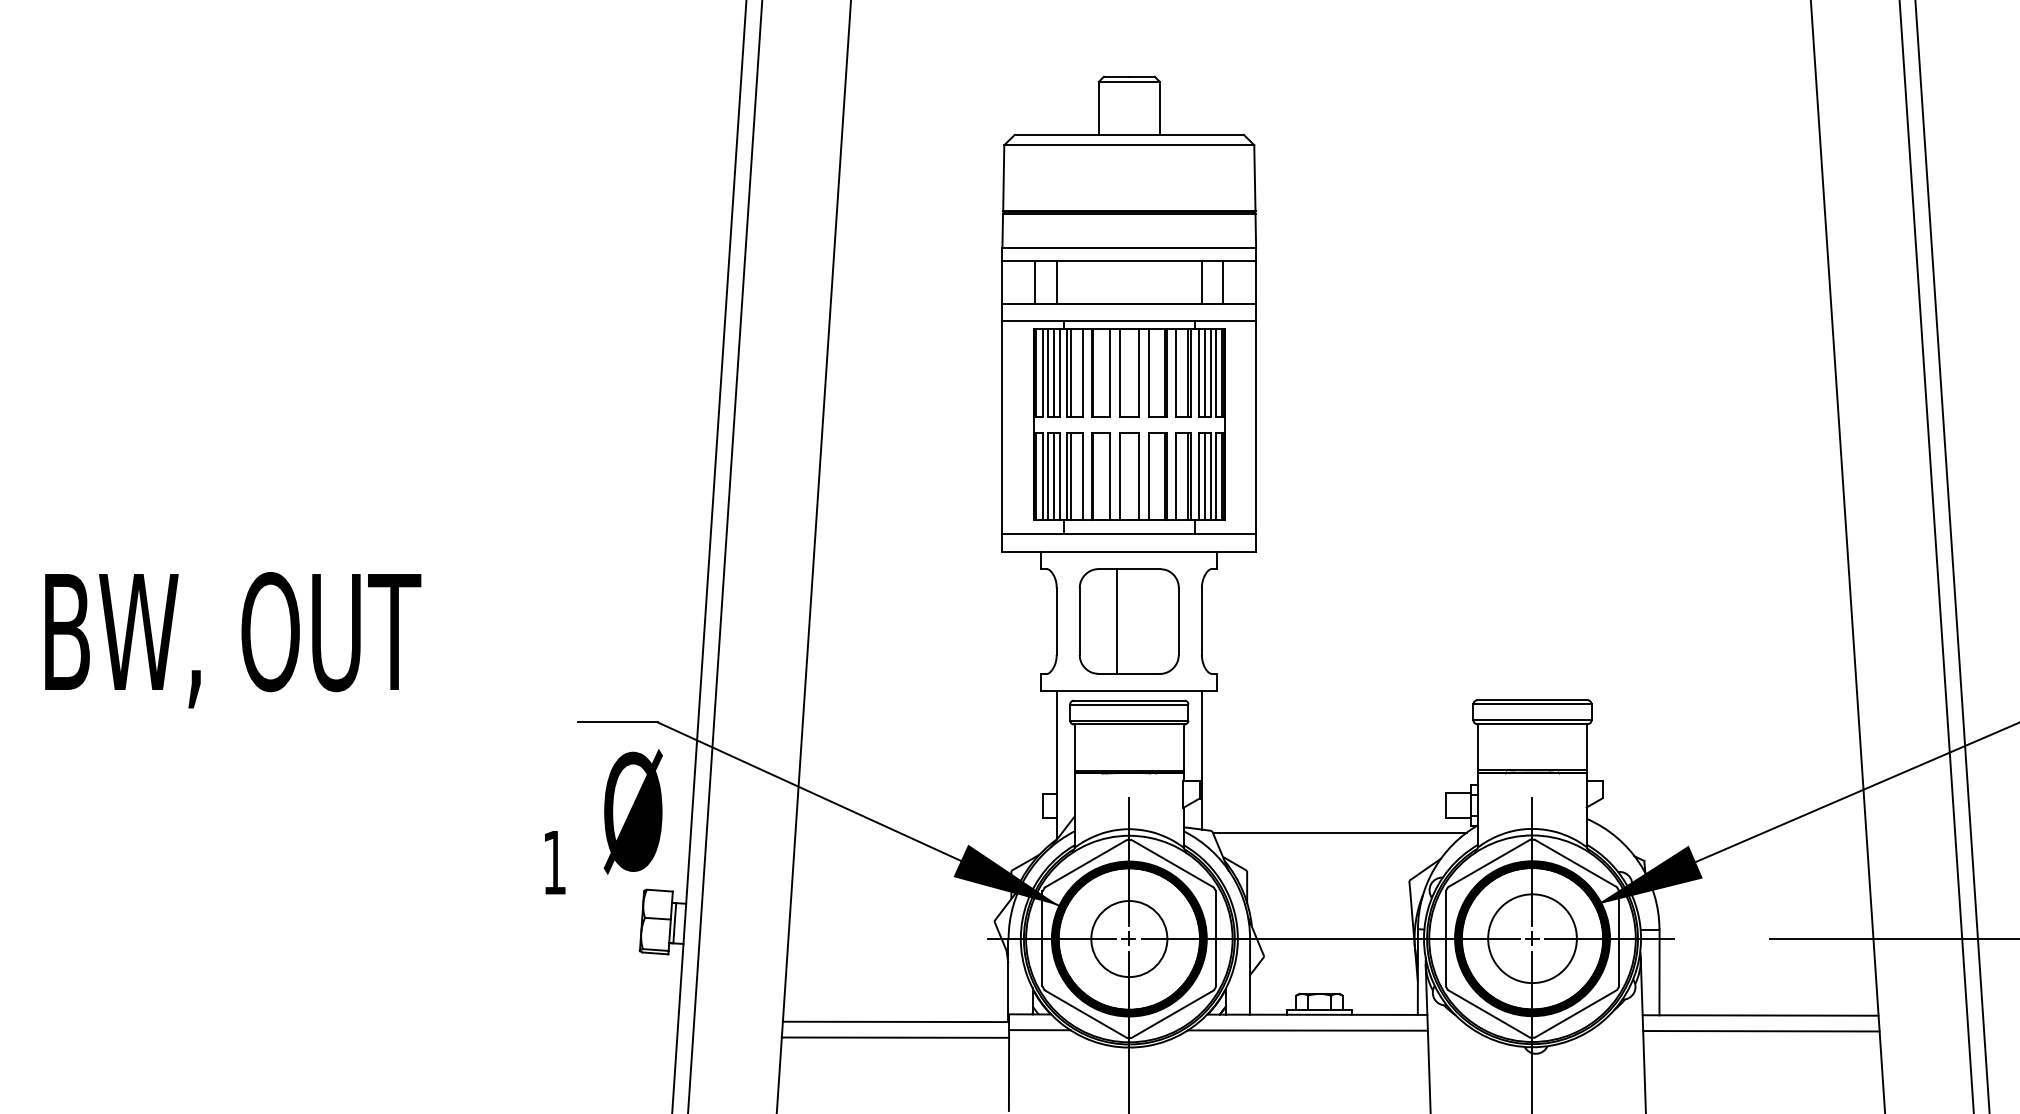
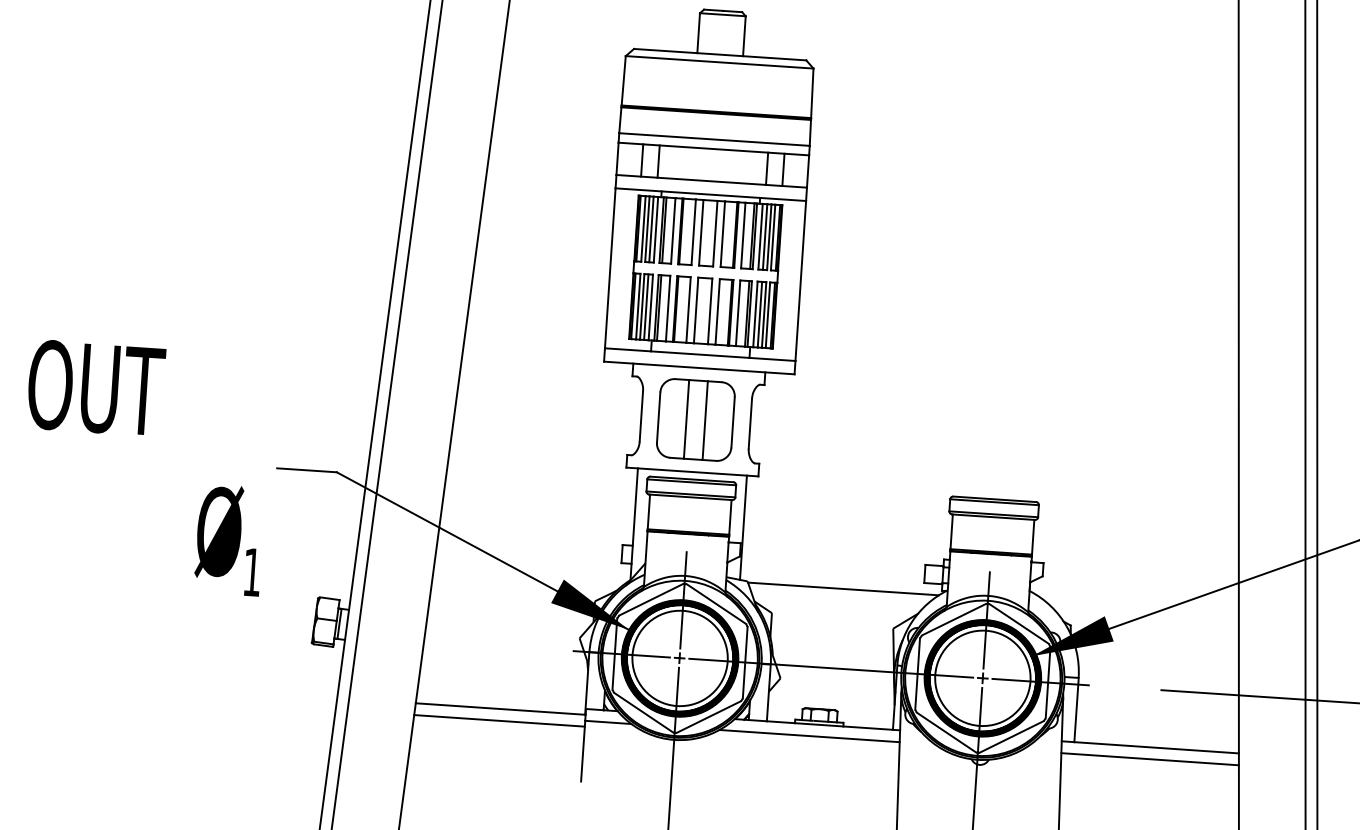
line: (1141, 621) -> (705, 420), added
text: (632, 811) -> (218, 531), moved
circle: (1128, 938) -> (679, 658), size x1.67
circle: (1532, 938) -> (982, 678), size x1.43

